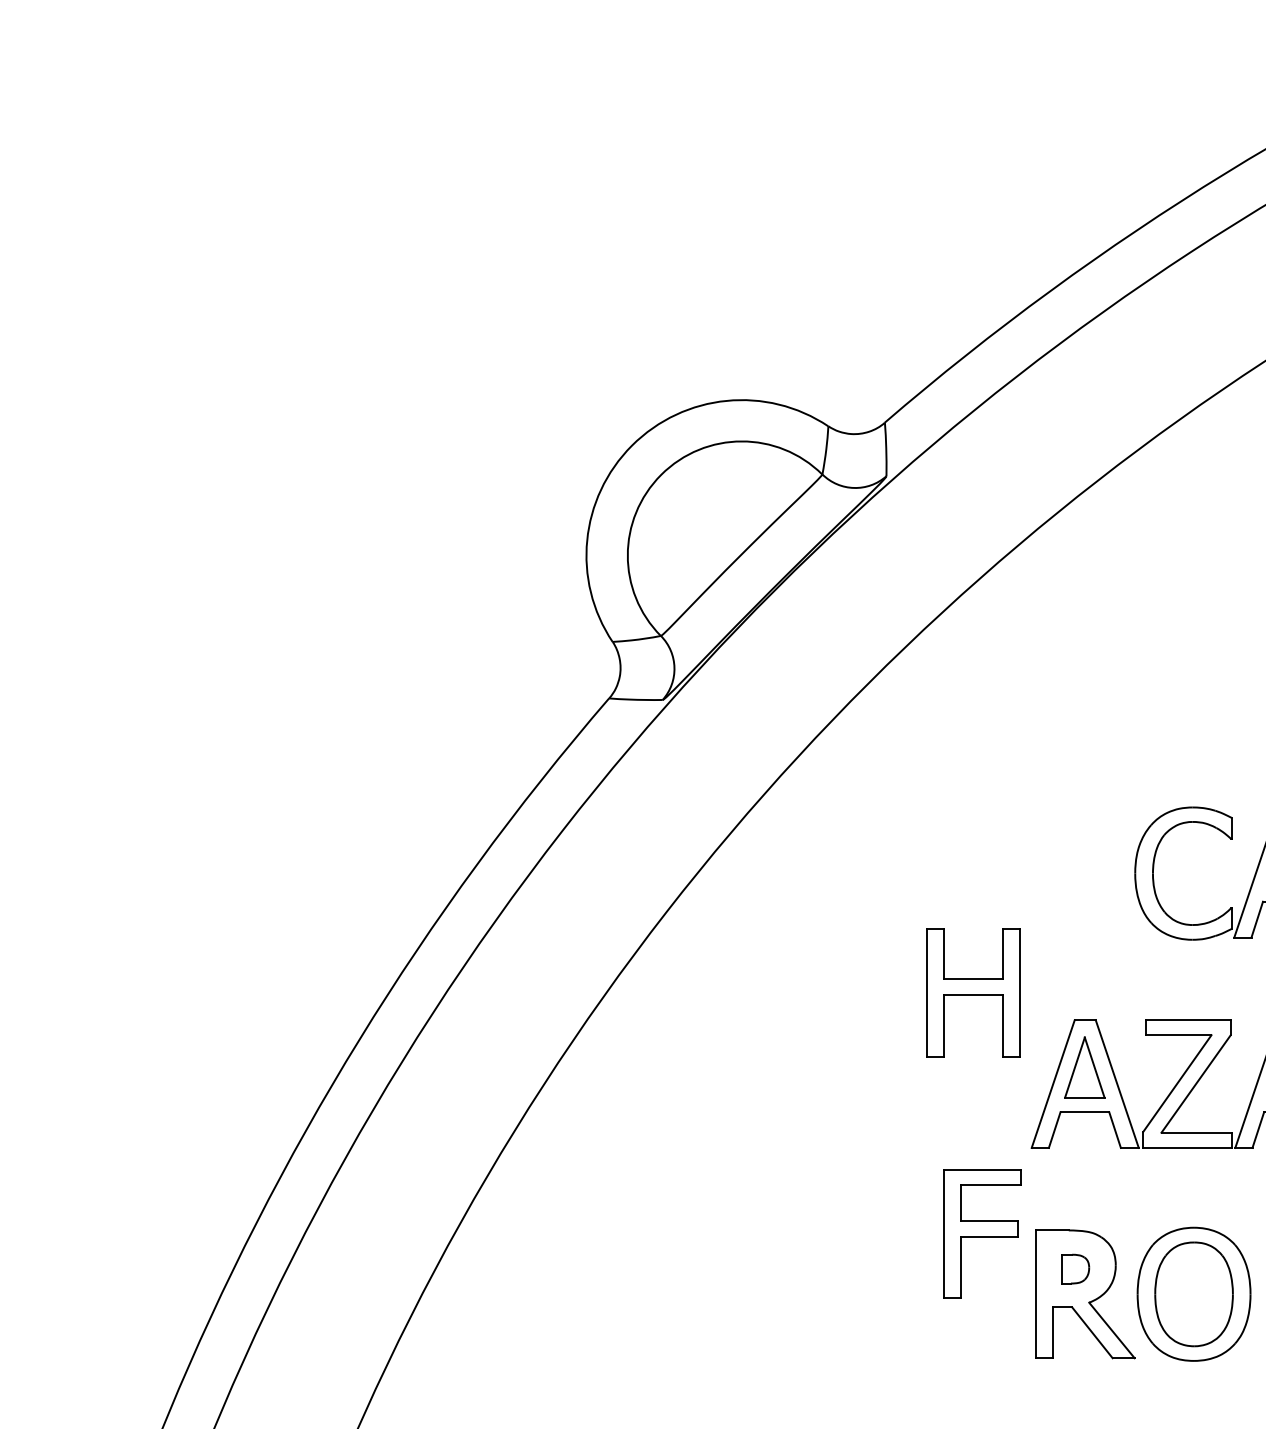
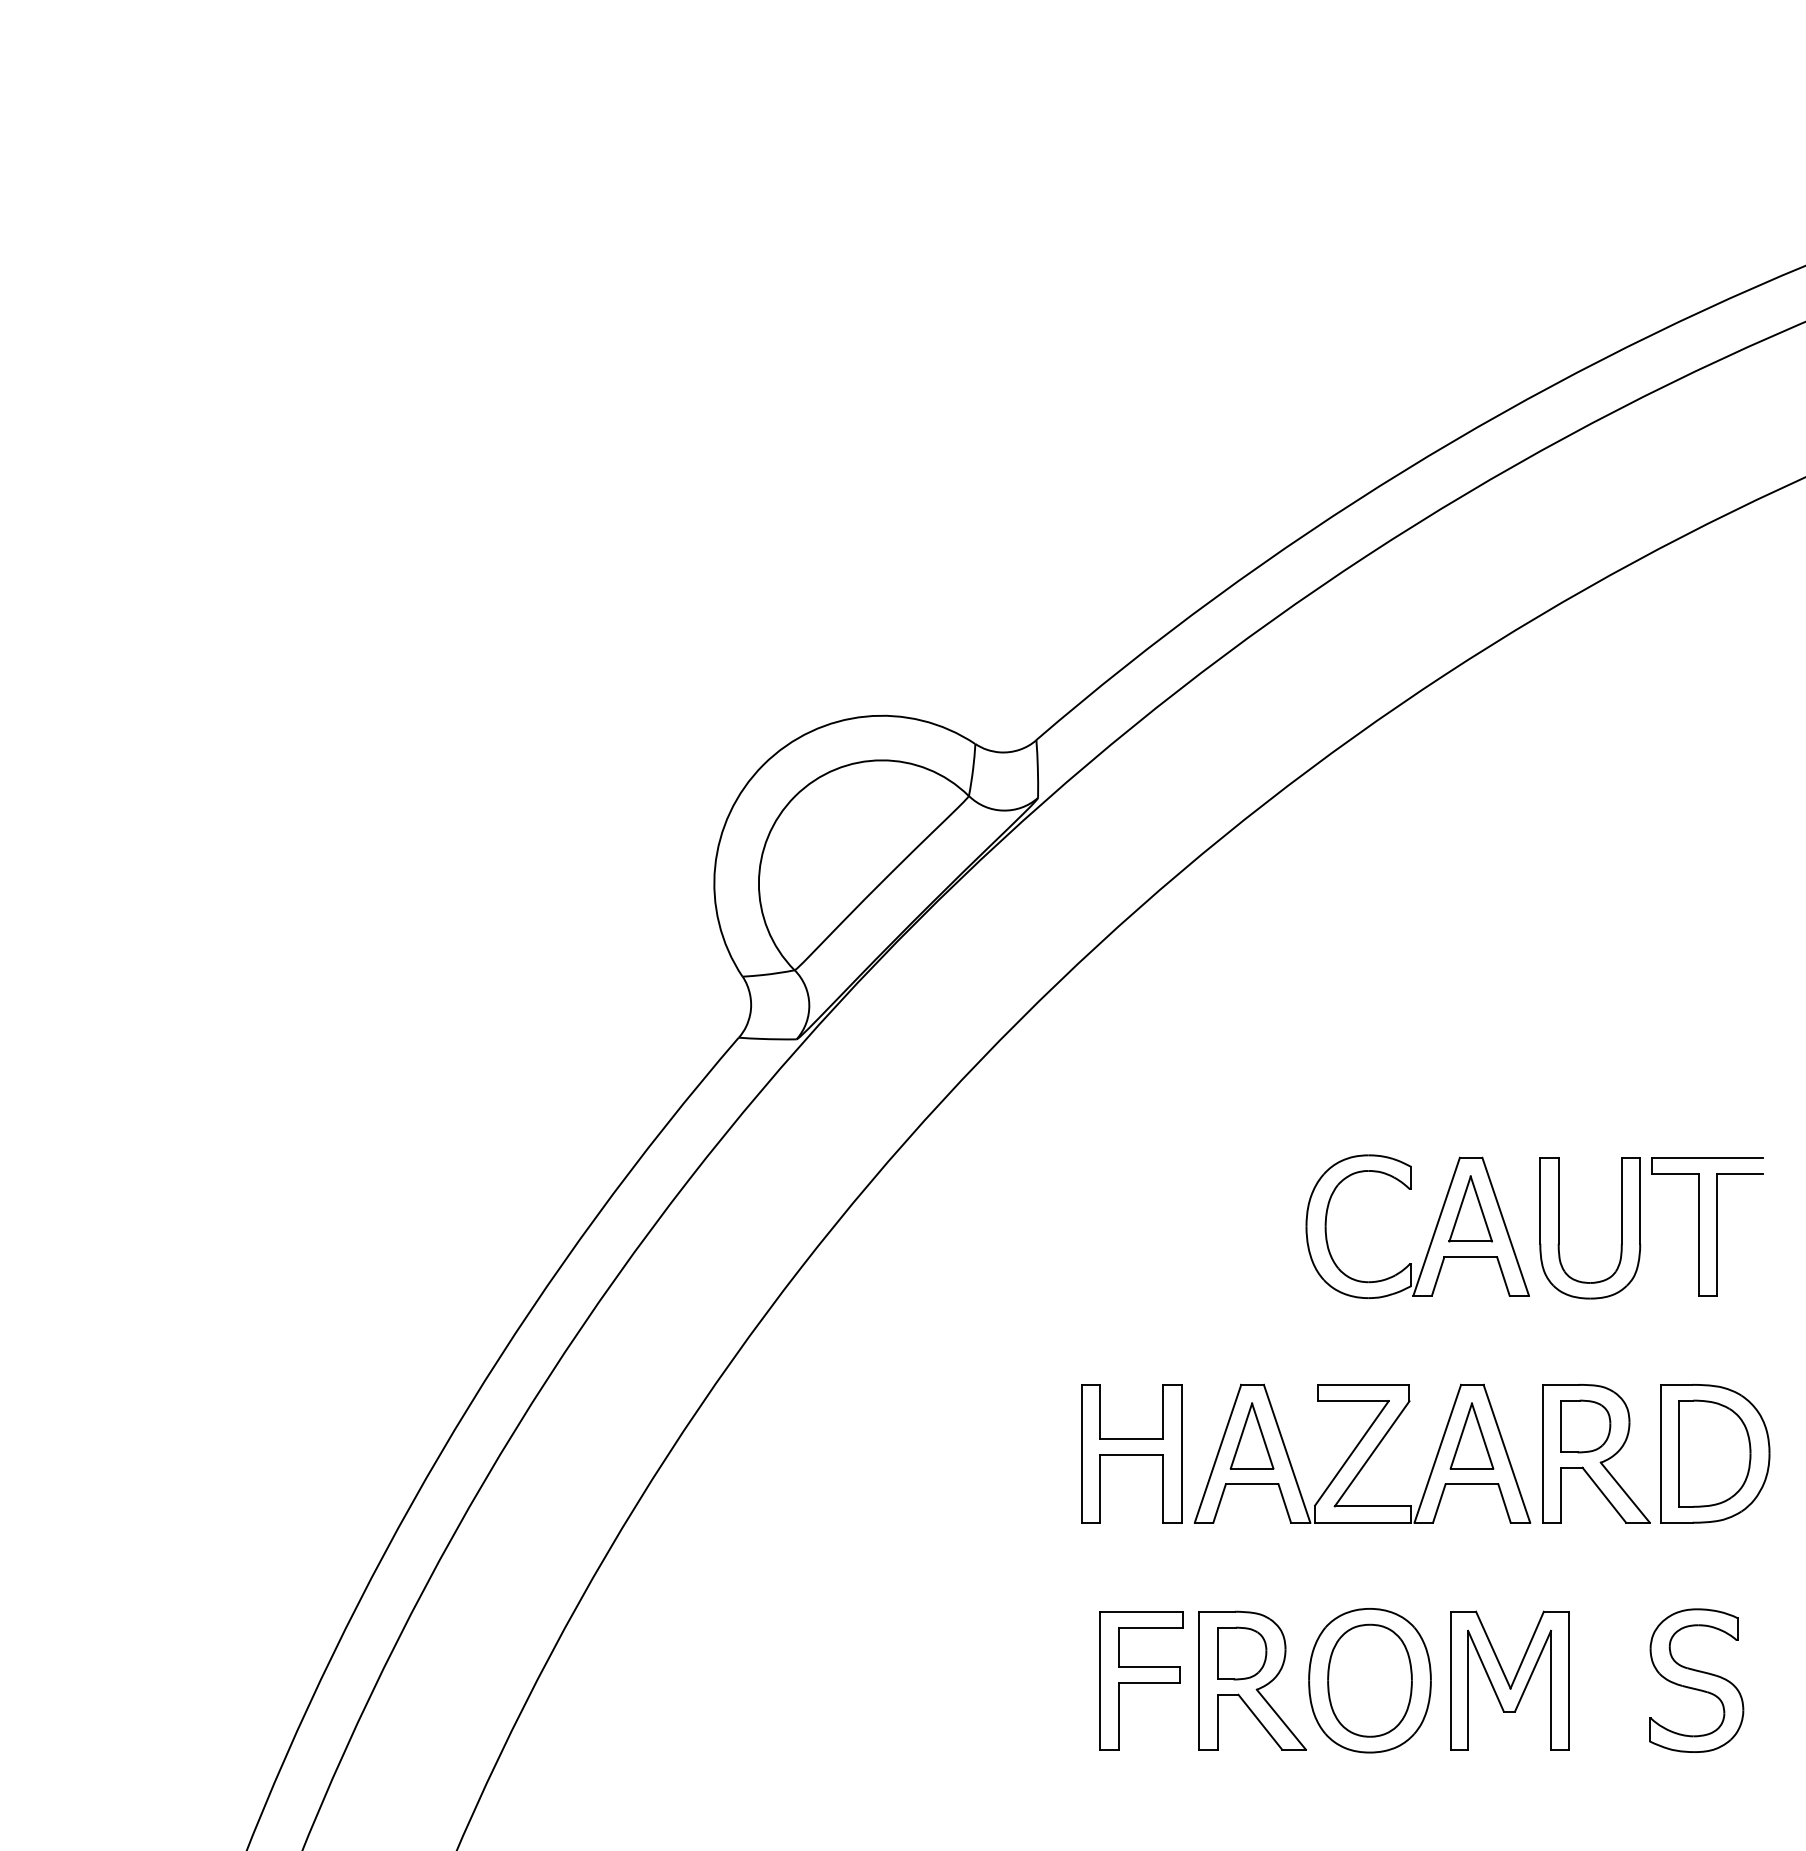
part: (973, 992) -> (1131, 1453), moved
part: (982, 1233) -> (1141, 1680), moved
part: (1075, 1269) -> (1242, 1653), size x1.67

